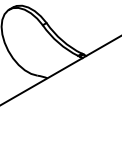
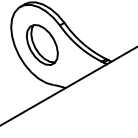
part: (27, 41) -> (41, 44), added

